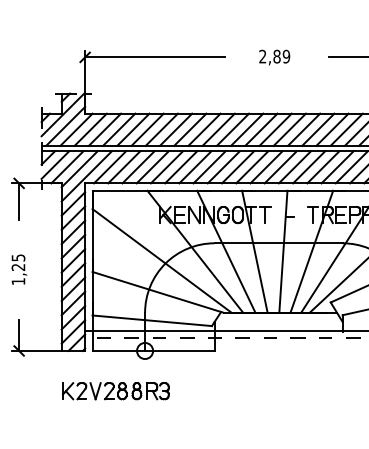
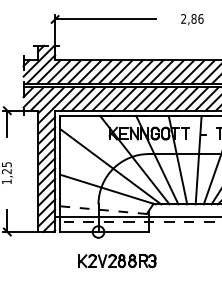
text: (286, 56) -> (200, 18), 2,89 -> 2,86
line: (152, 320) -> (103, 209), solid -> dashed
part: (115, 391) -> (116, 261), moved

